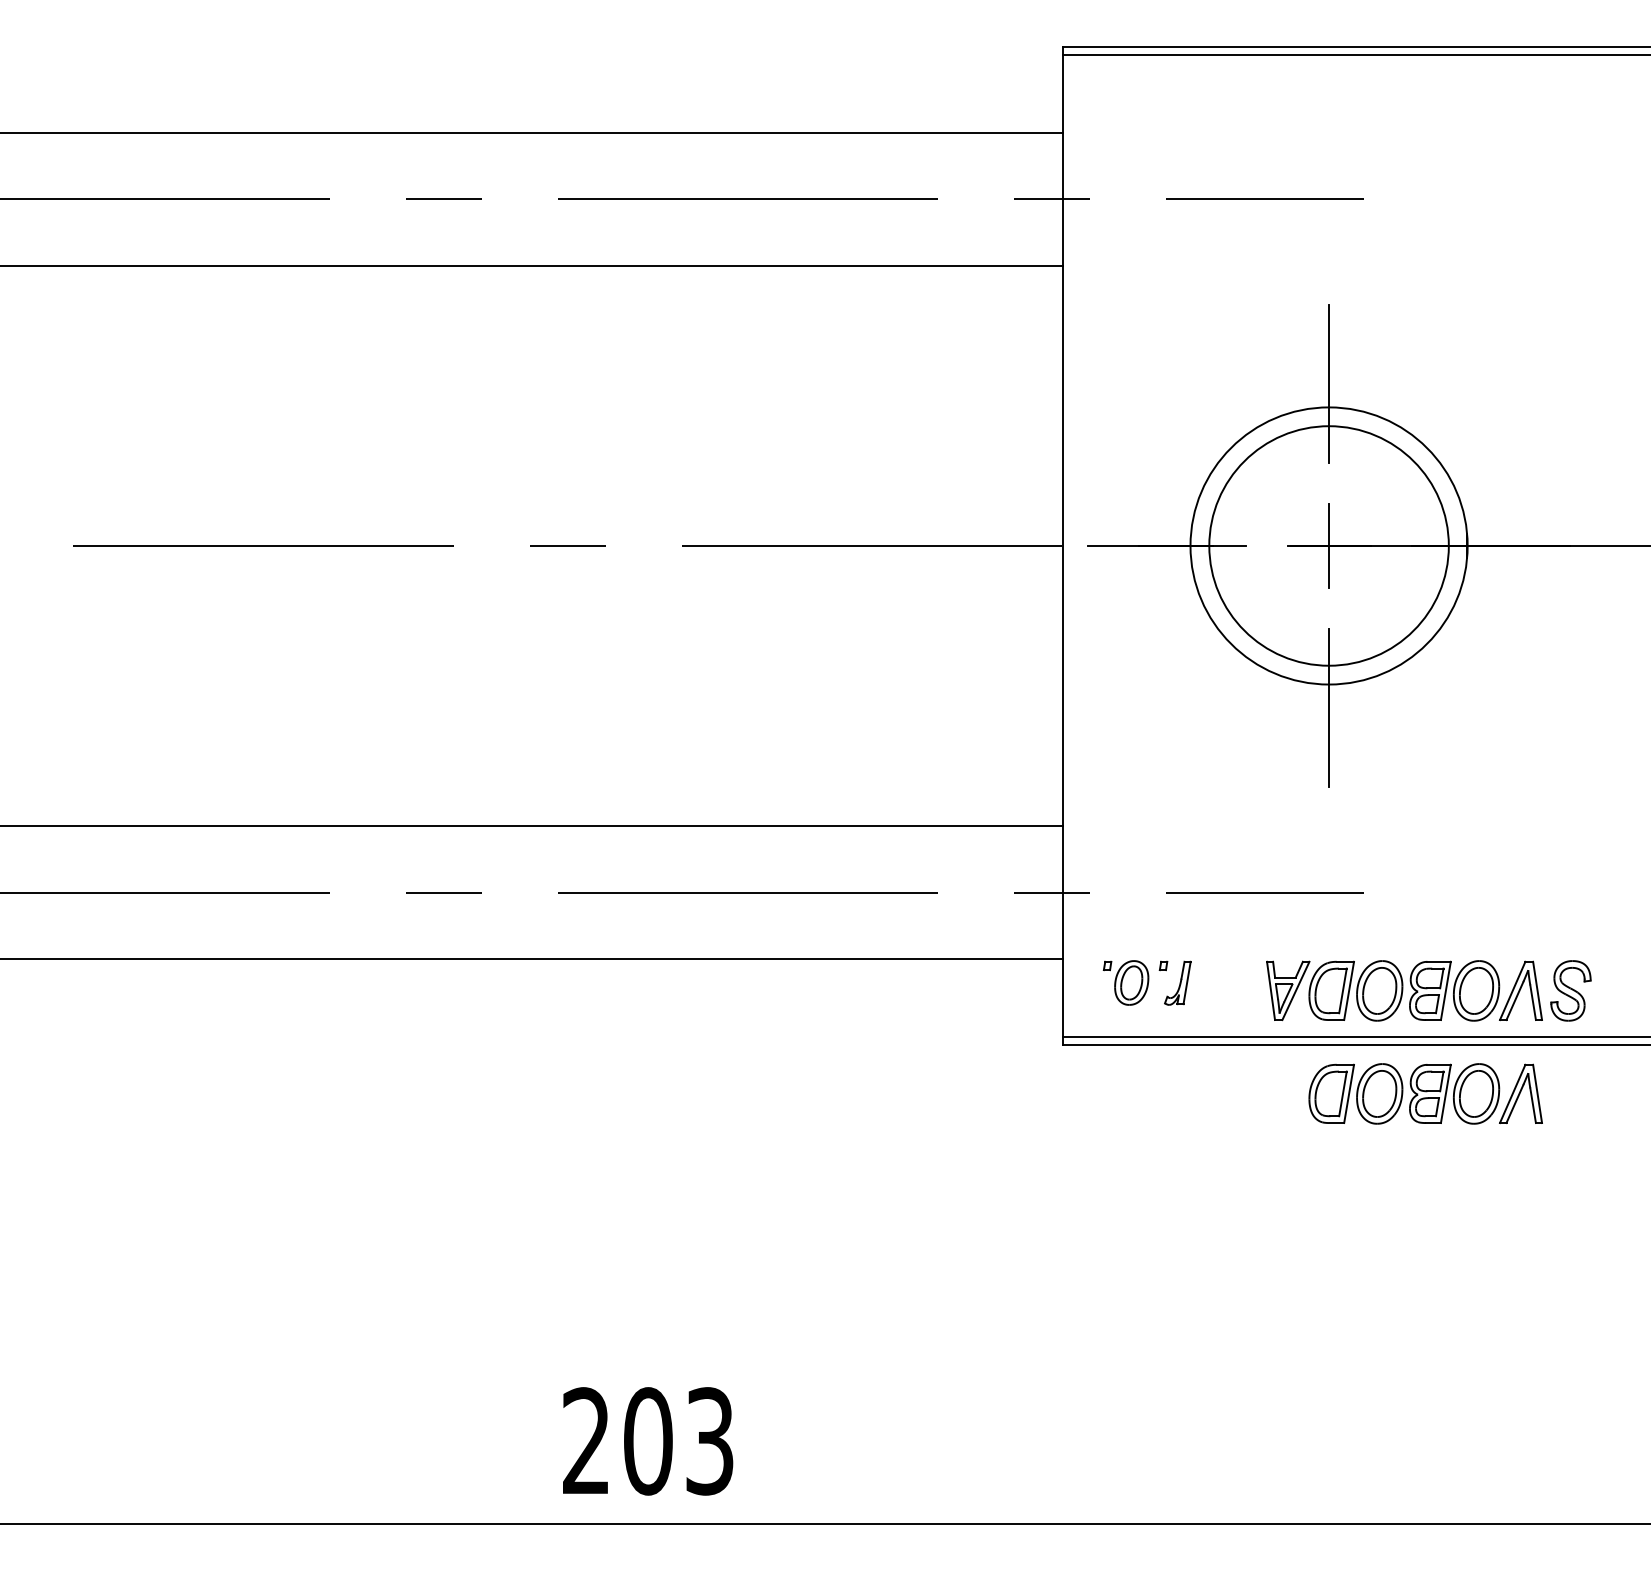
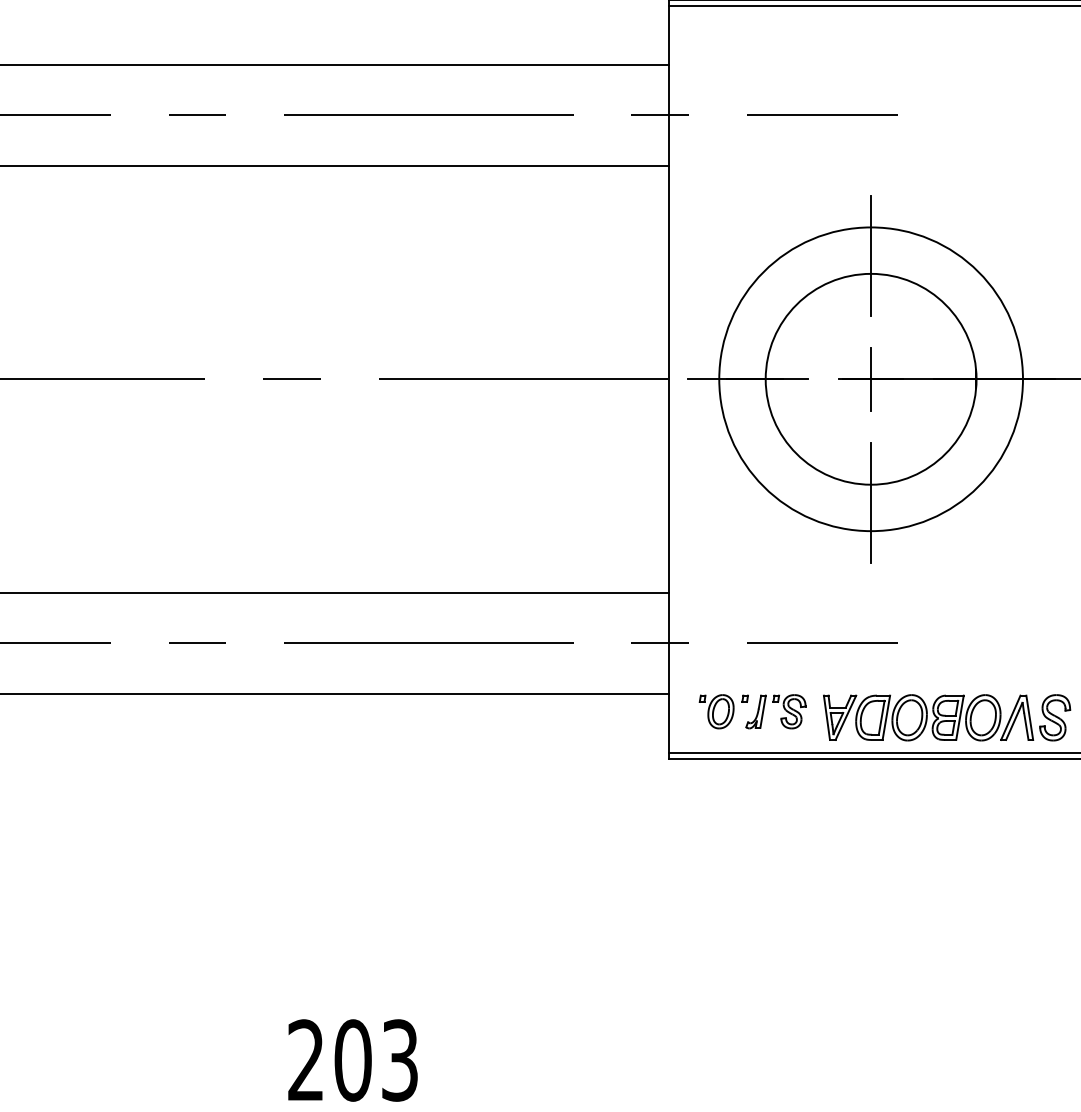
circle: (1328, 545) -> (870, 378), size x1.67
part: (1221, 982) -> (789, 711), added
part: (1425, 1093) -> (944, 795), removed

